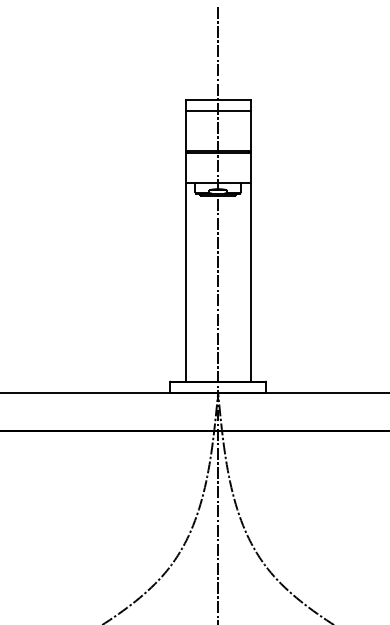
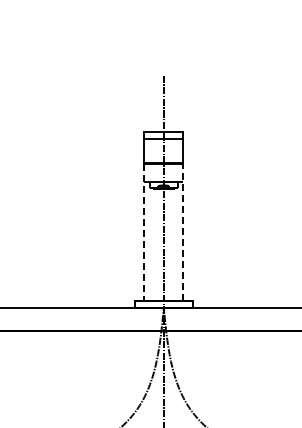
line: (186, 267) -> (144, 232), solid -> dashed
line: (250, 267) -> (183, 232), solid -> dashed

